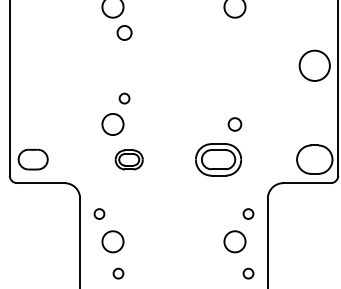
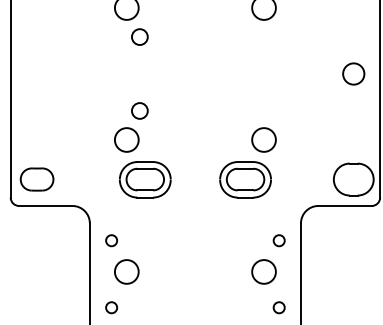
circle: (314, 65) -> (353, 73), size x0.62
circle: (124, 98) -> (139, 110), size x1.43
circle: (234, 124) -> (263, 140), size x1.67
part: (128, 159) -> (144, 179), size x1.67
circle: (118, 273) -> (111, 307), moved

